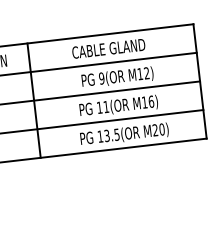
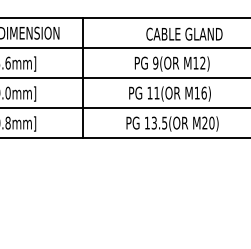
text: (108, 48) -> (184, 33), moved

